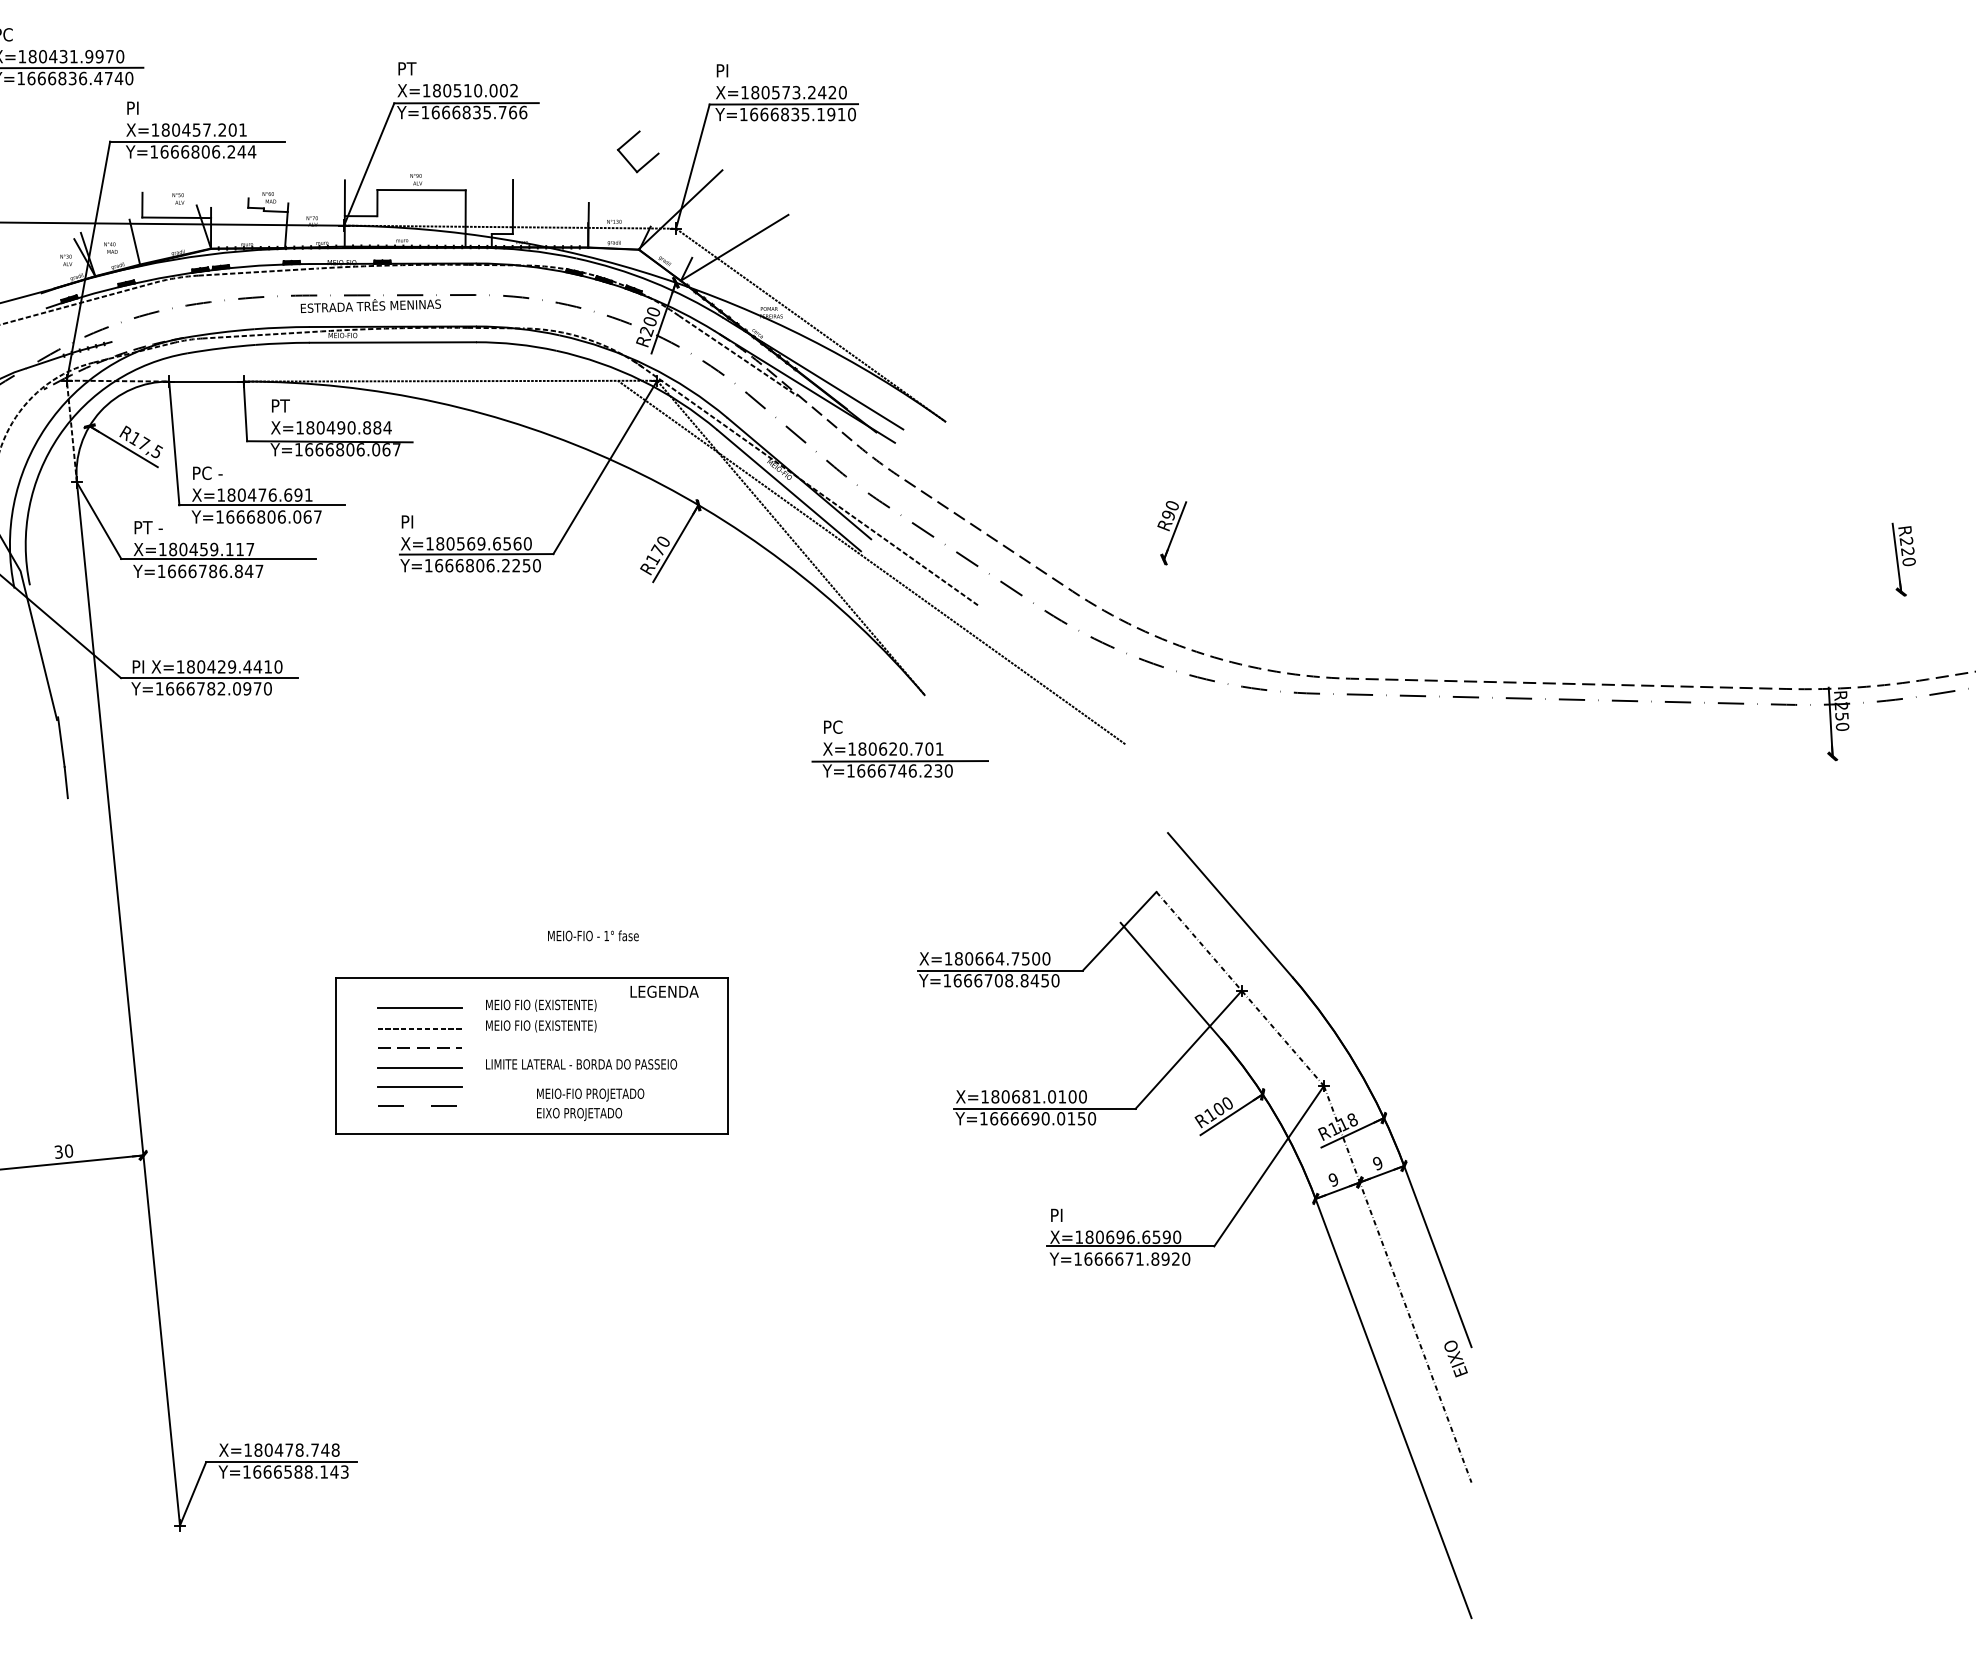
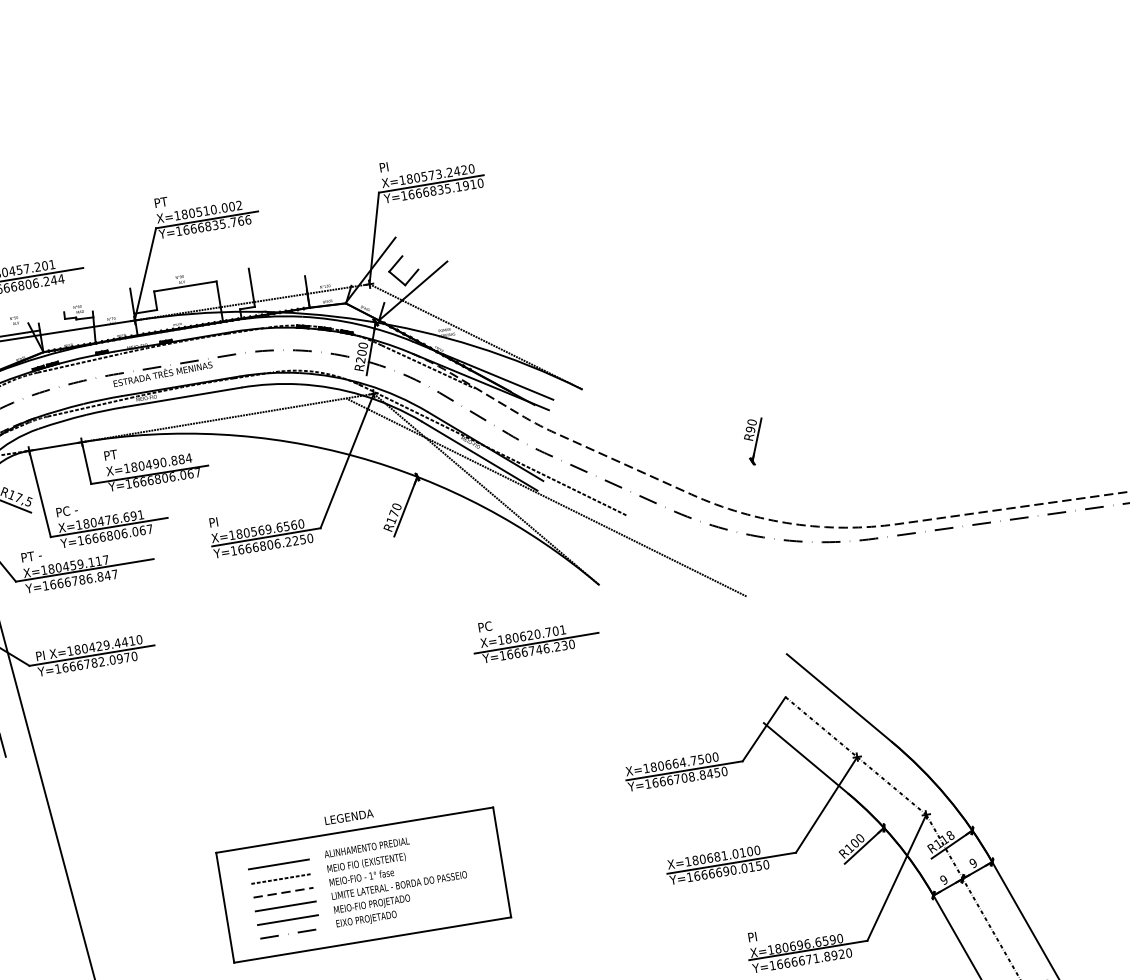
part: (628, 142) -> (395, 265), moved
part: (899, 748) -> (534, 634), moved
text: (593, 935) -> (361, 877), moved
text: (664, 991) -> (349, 816), moved
text: (545, 1005) -> (367, 848), MEIO FIO (EXISTENTE) -> ALINHAMENTO PREDIAL
text: (590, 1104) -> (373, 911), moved

